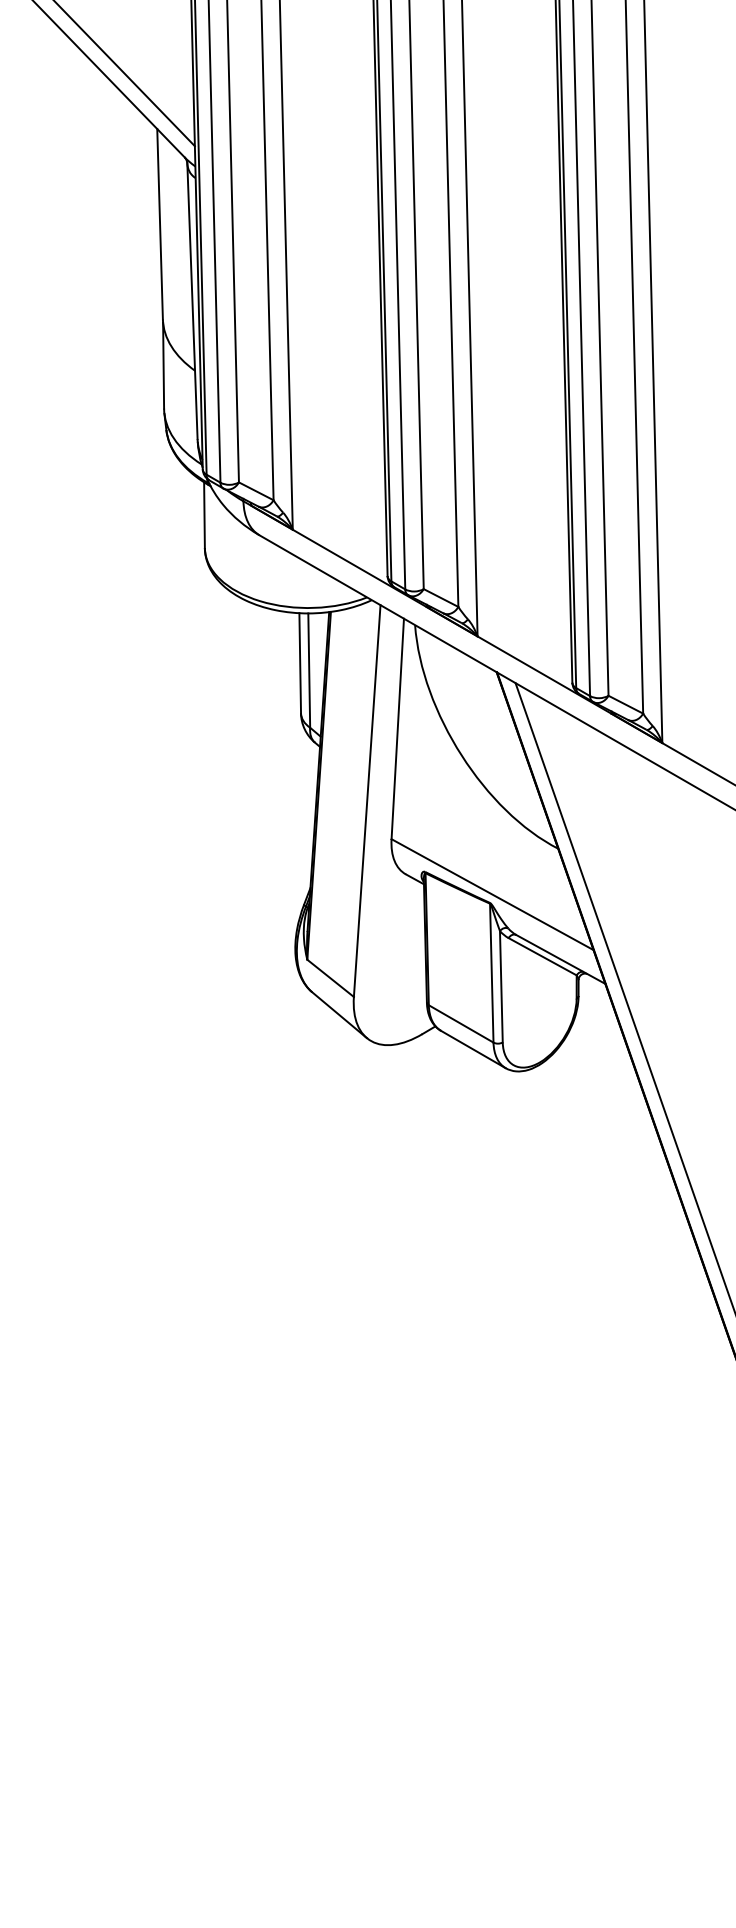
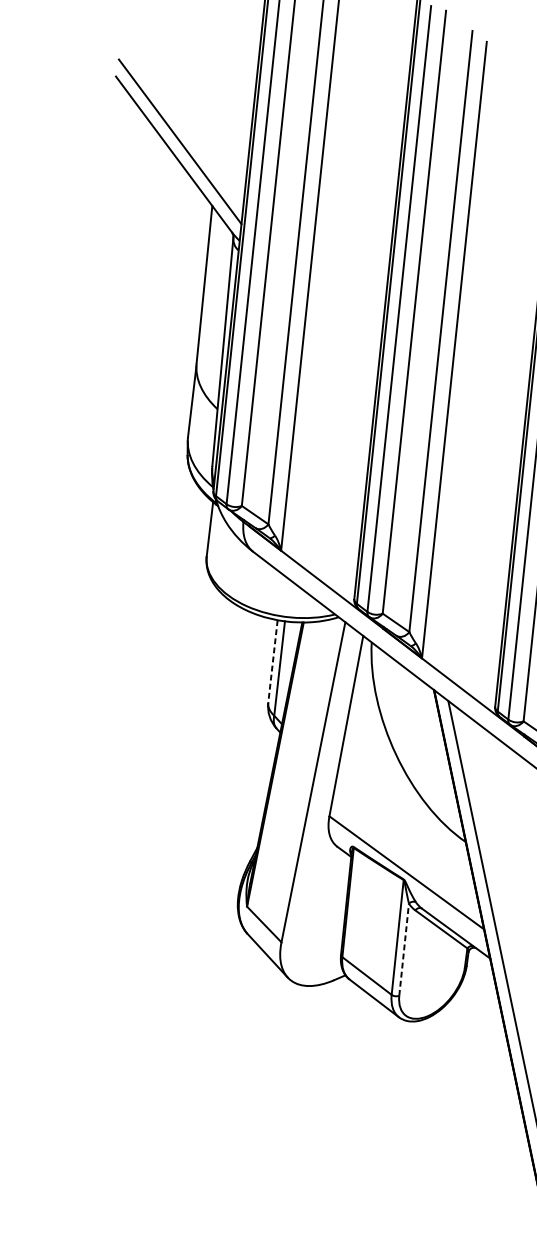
line: (300, 663) -> (273, 661), solid -> dashed
line: (501, 986) -> (404, 949), solid -> dashed

